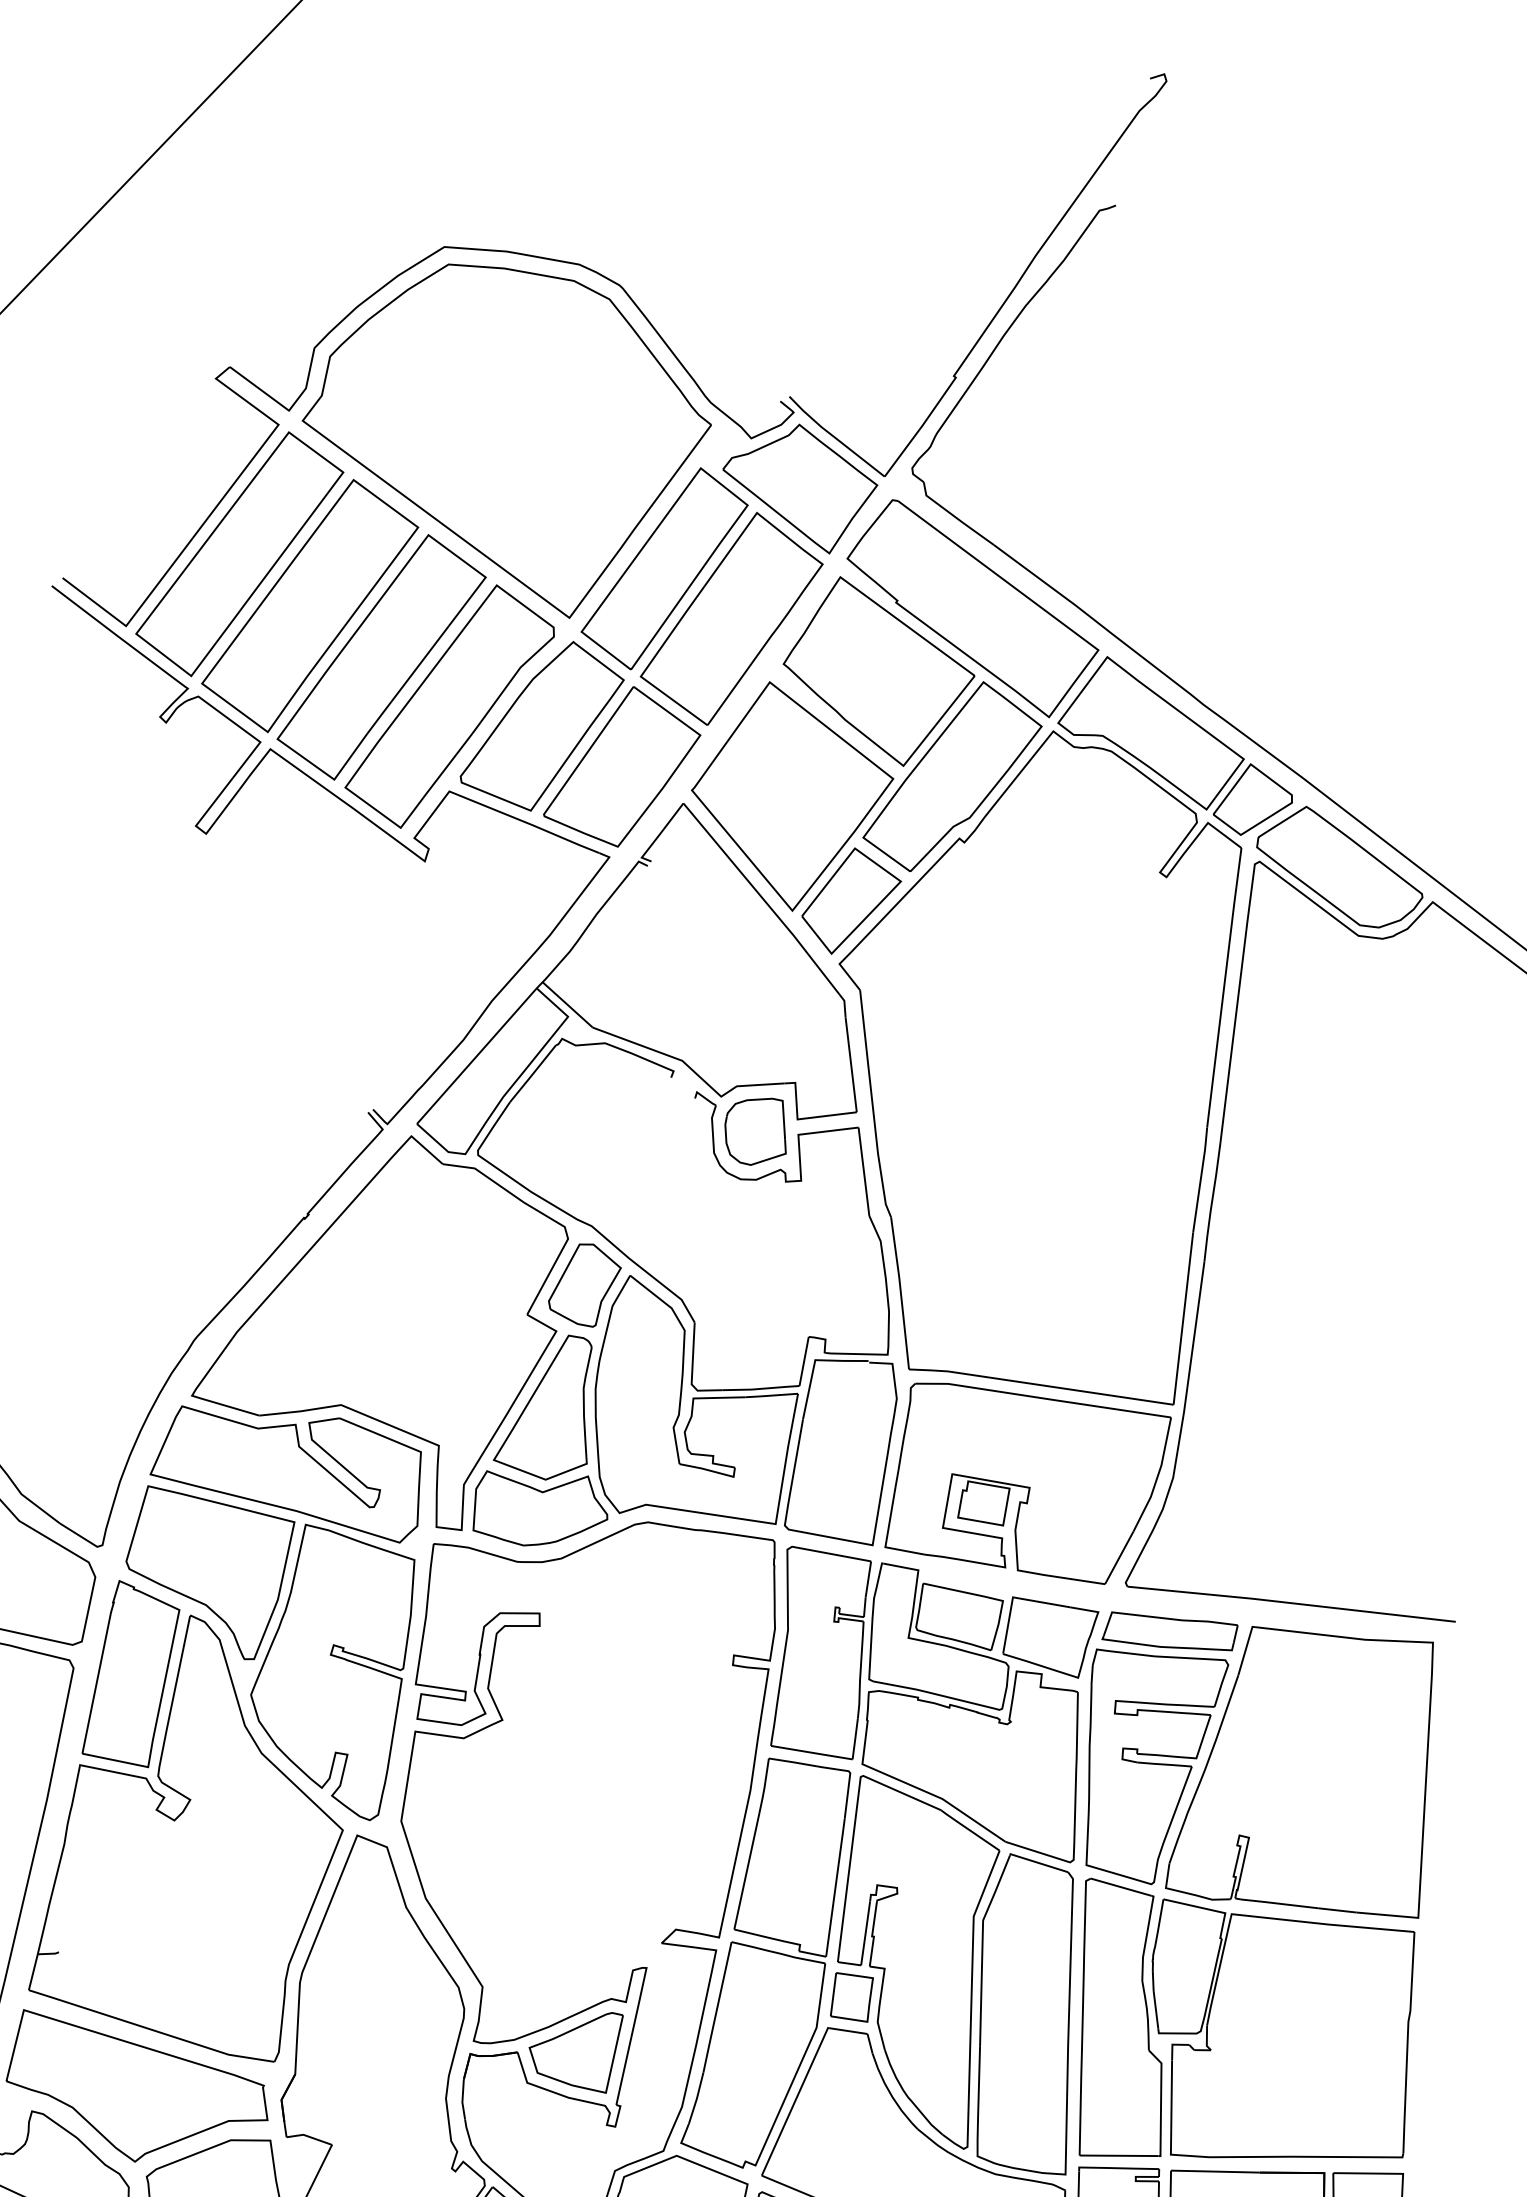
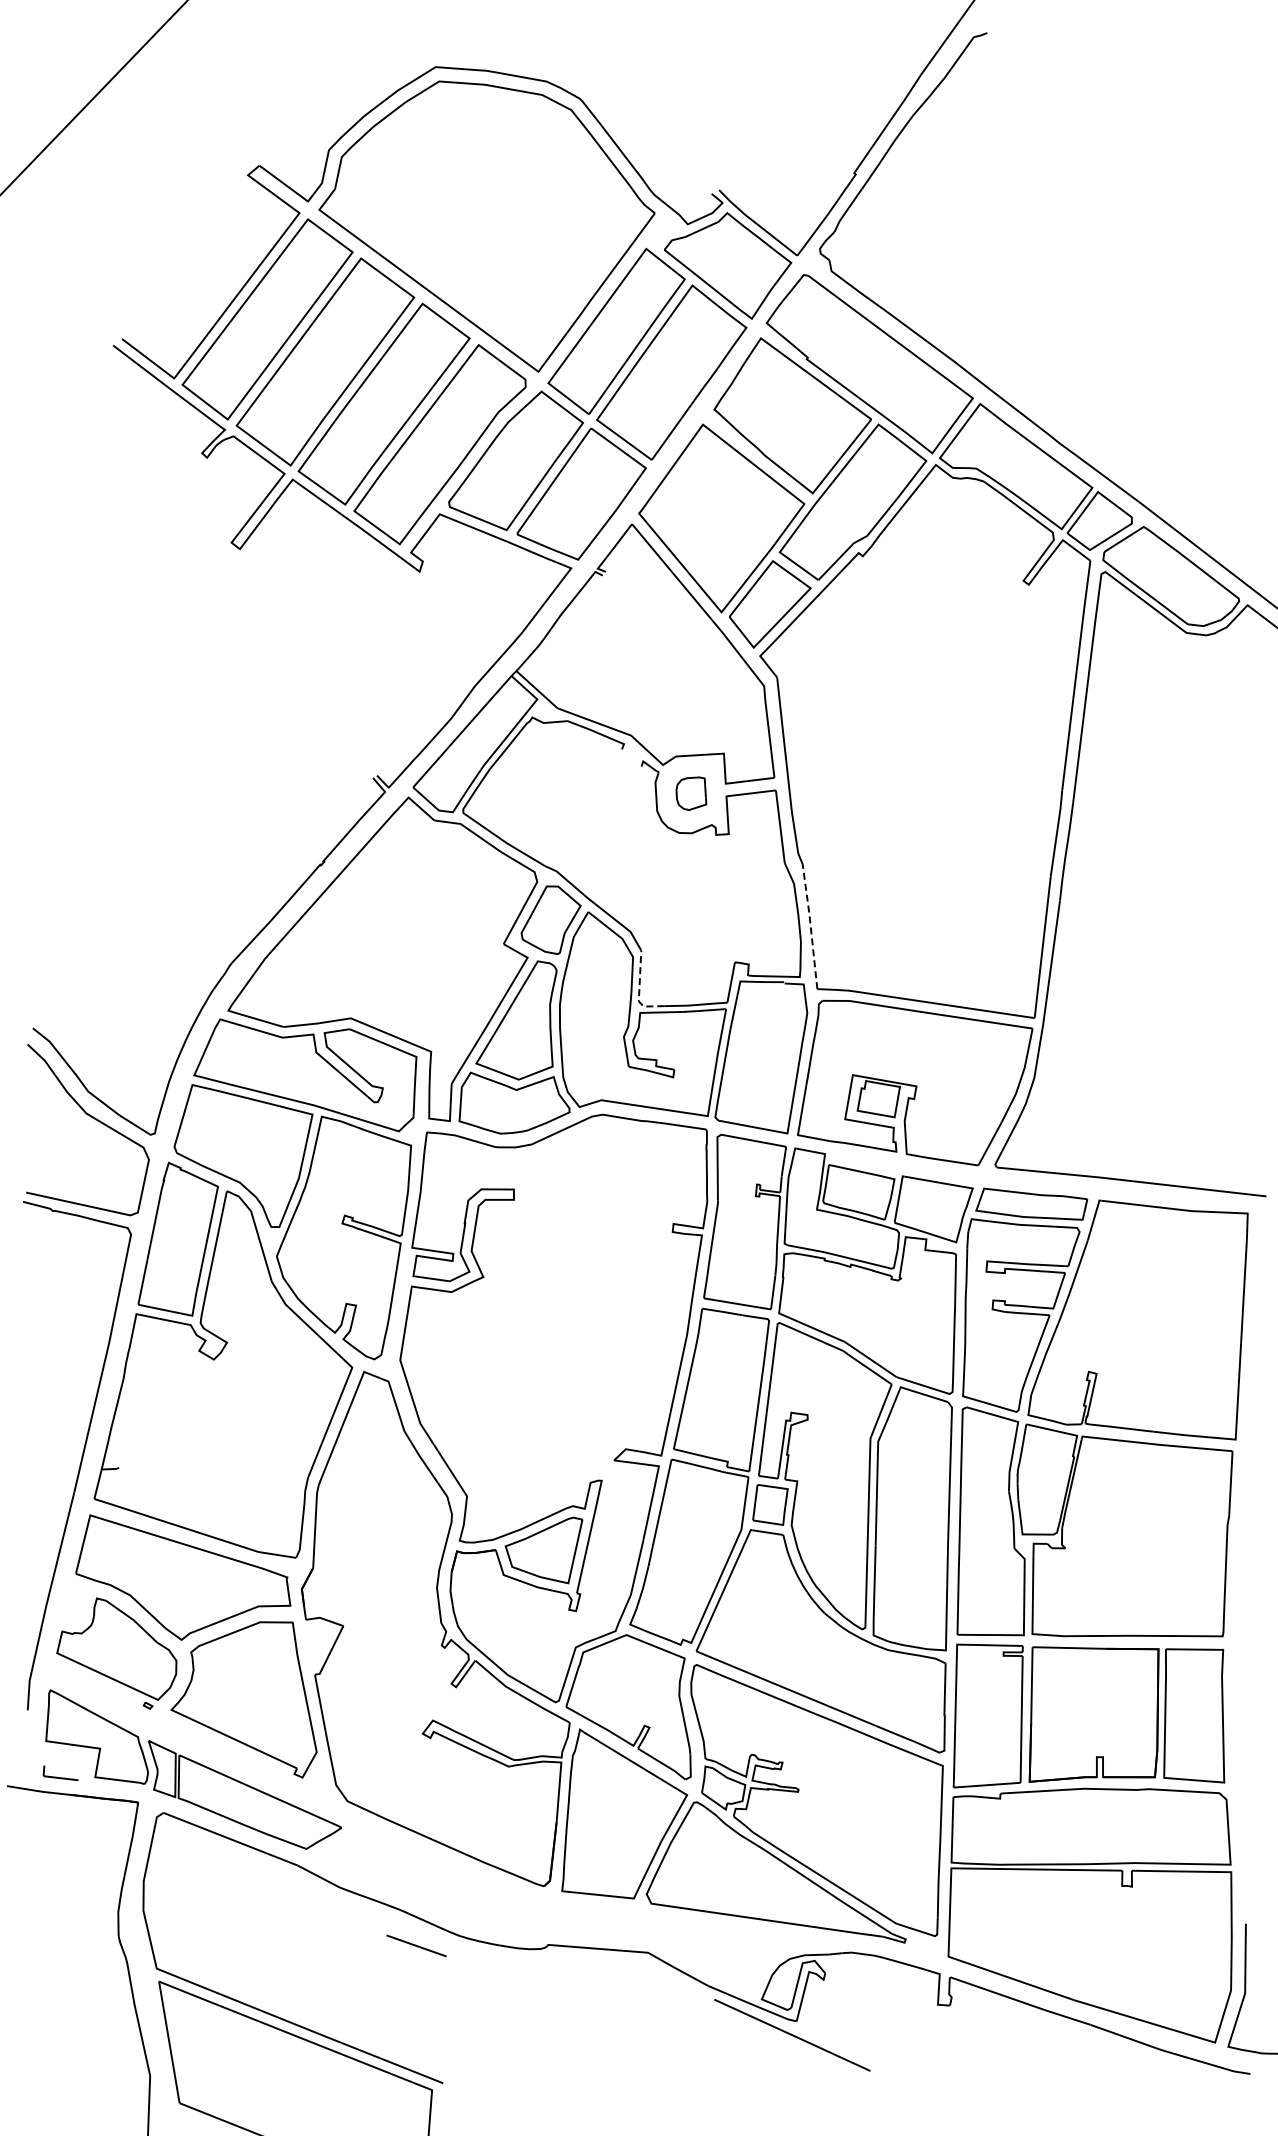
part: (755, 1131) -> (691, 793), size x0.6
line: (900, 1293) -> (810, 926), solid -> dashed
line: (692, 1372) -> (639, 991), solid -> dashed

